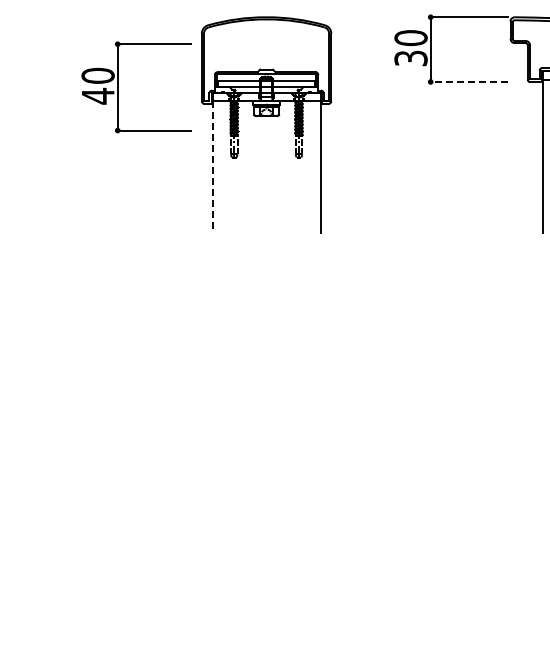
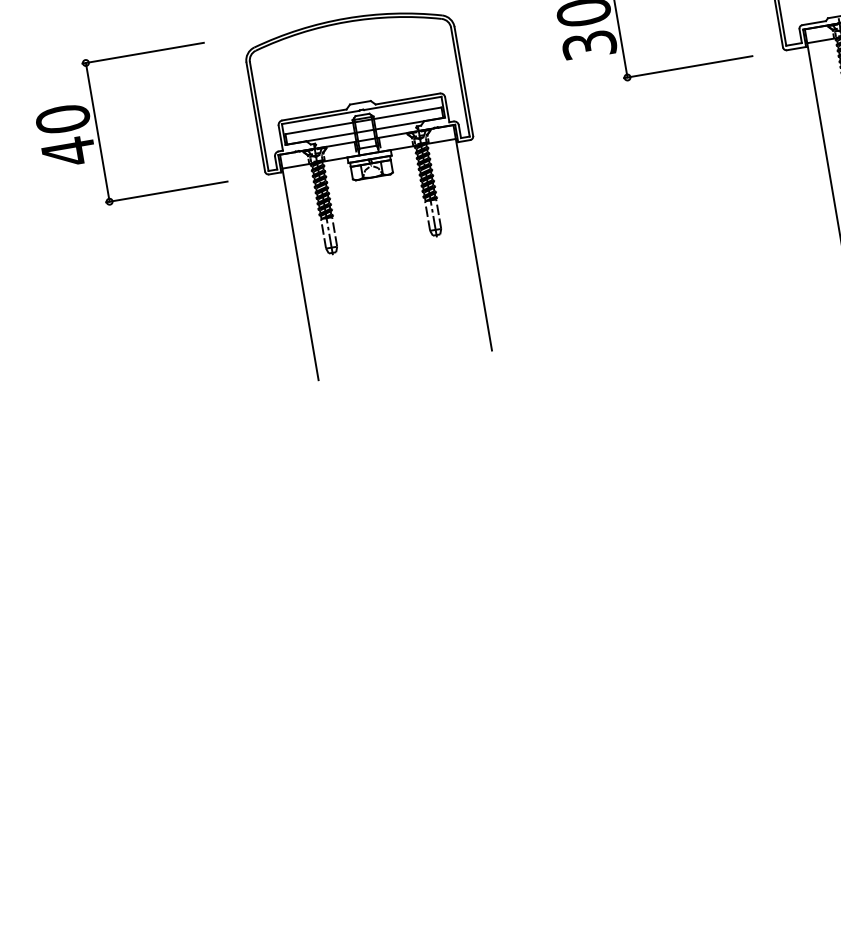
line: (468, 81) -> (688, 66), dashed -> solid
part: (118, 87) -> (99, 132), moved
line: (212, 167) -> (300, 274), dashed -> solid

